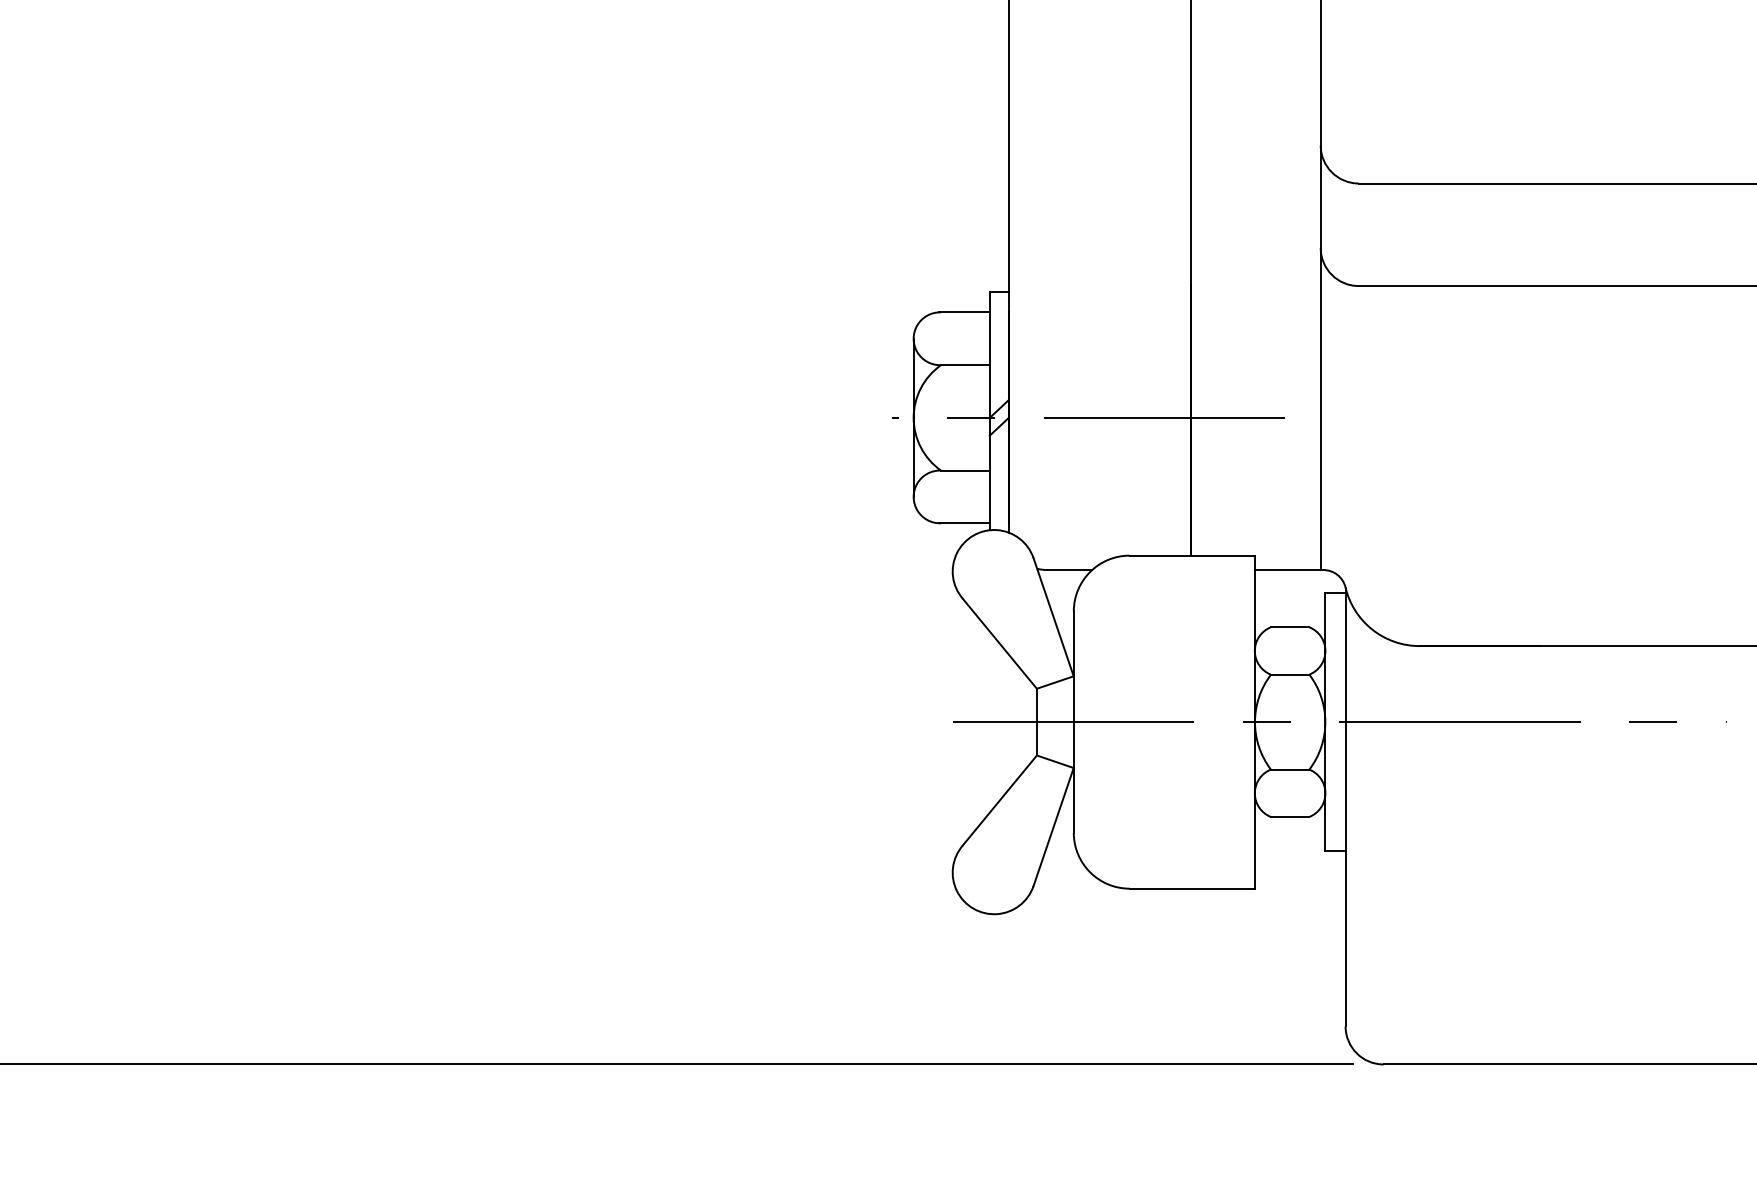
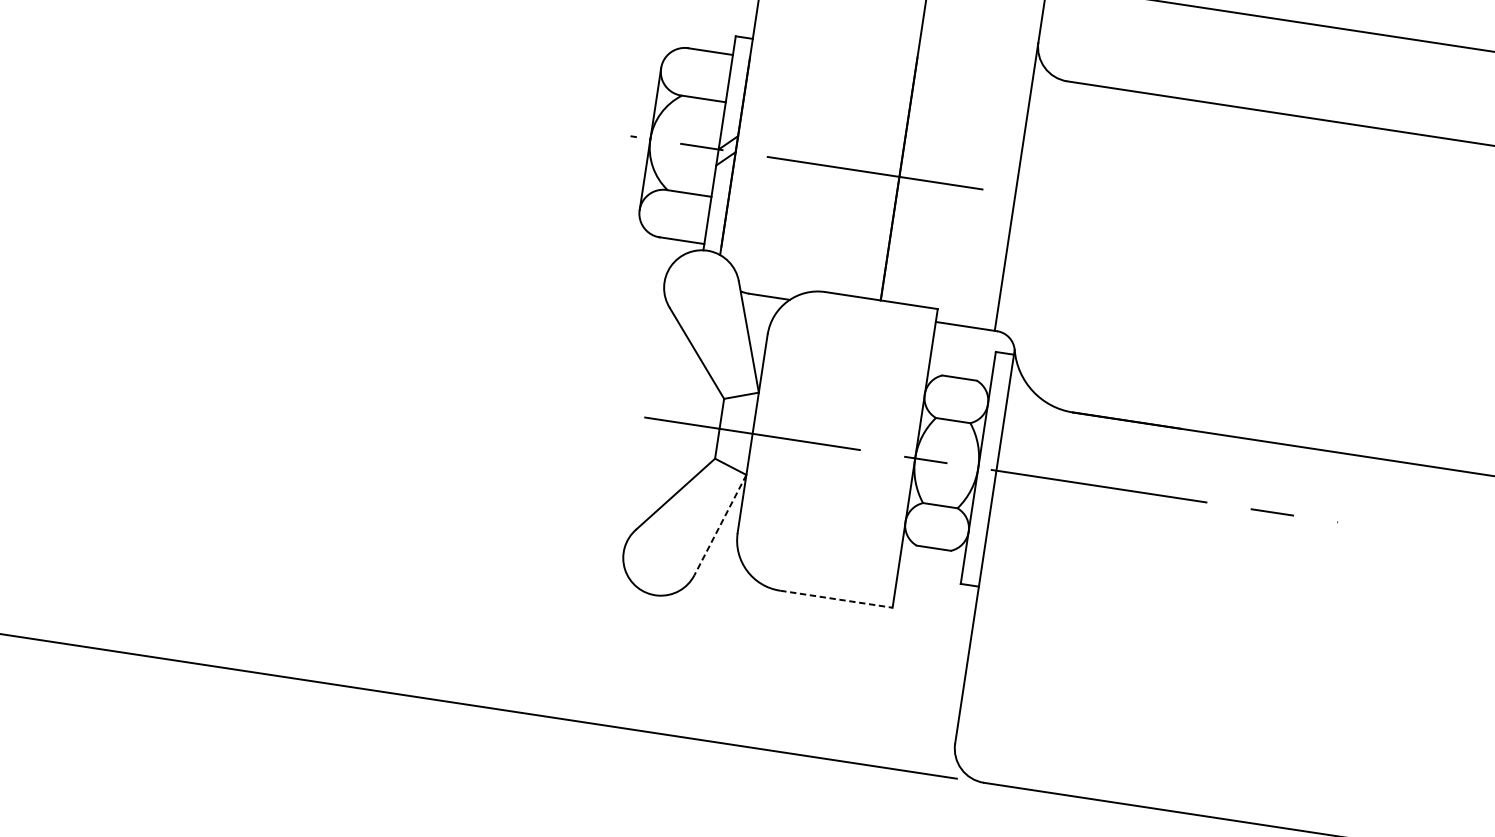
line: (1053, 827) -> (720, 525), solid -> dashed
line: (1192, 888) -> (836, 599), solid -> dashed

